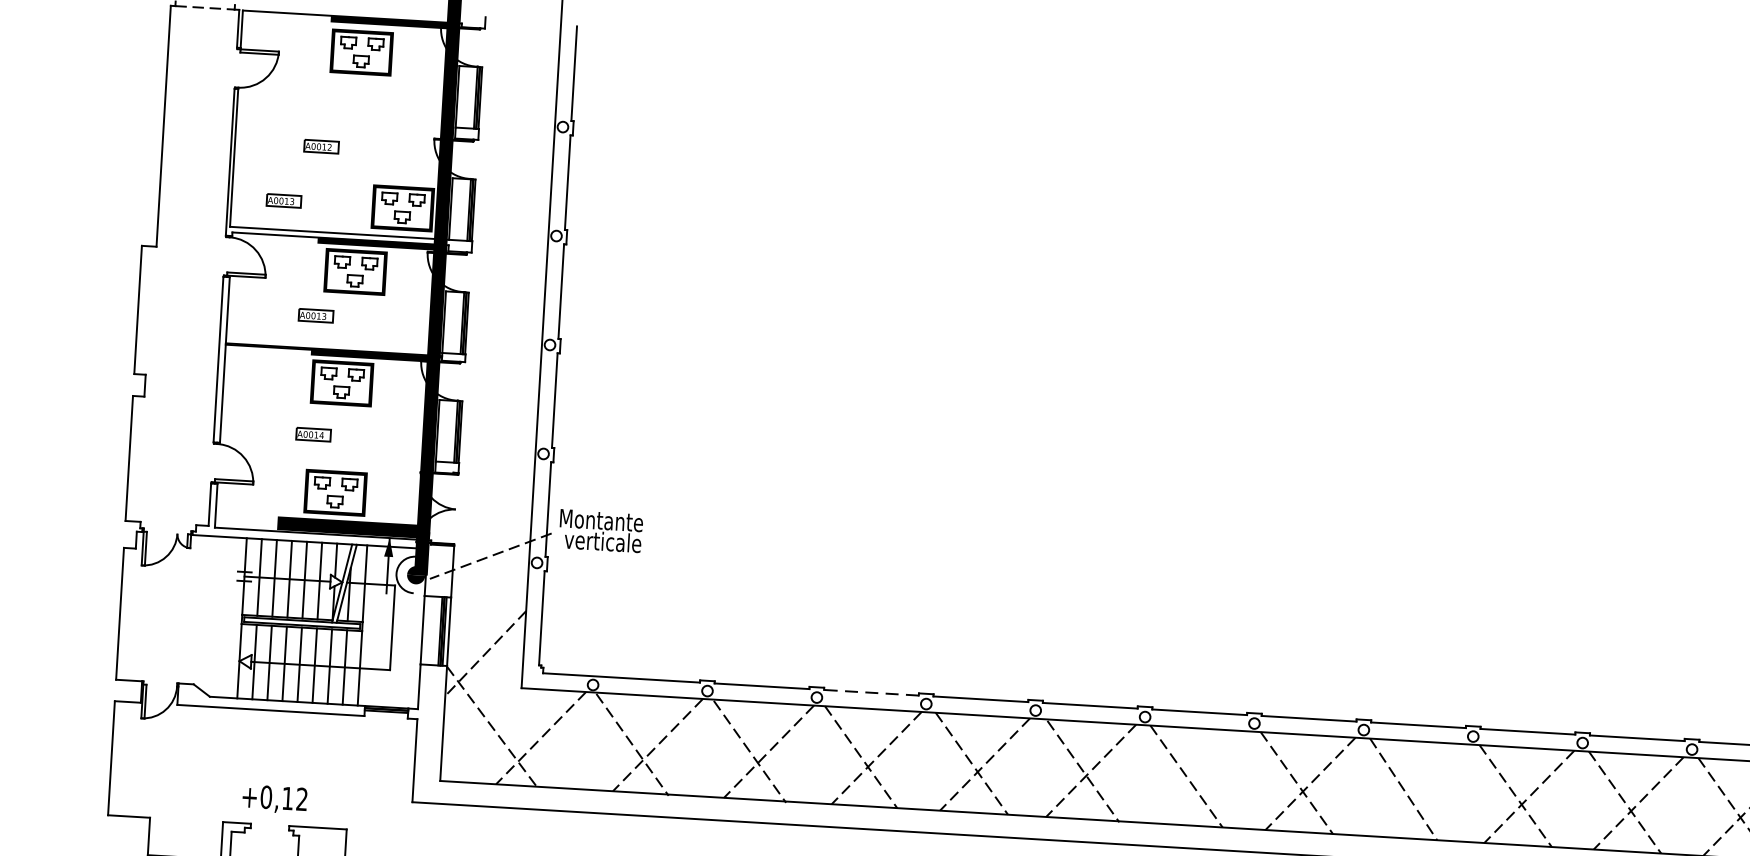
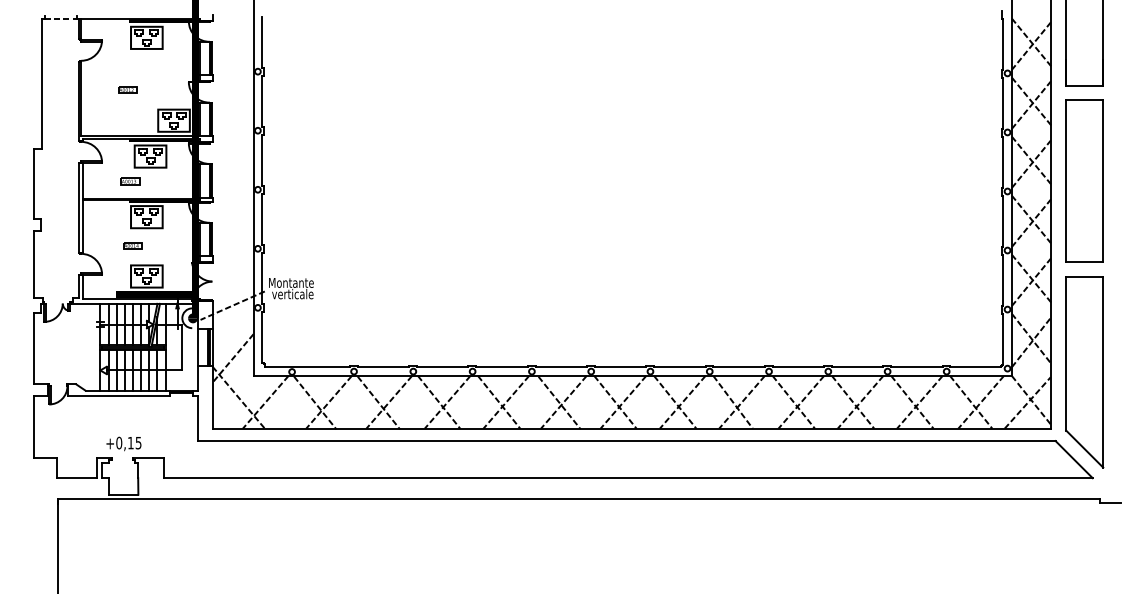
part: (283, 200) -> (109, 120), removed
line: (871, 693) -> (442, 367), dashed -> solid
line: (1201, 777) -> (623, 402), added
line: (1419, 790) -> (741, 402), added
text: (301, 798) -> (138, 442), +0,12 -> +0,15

